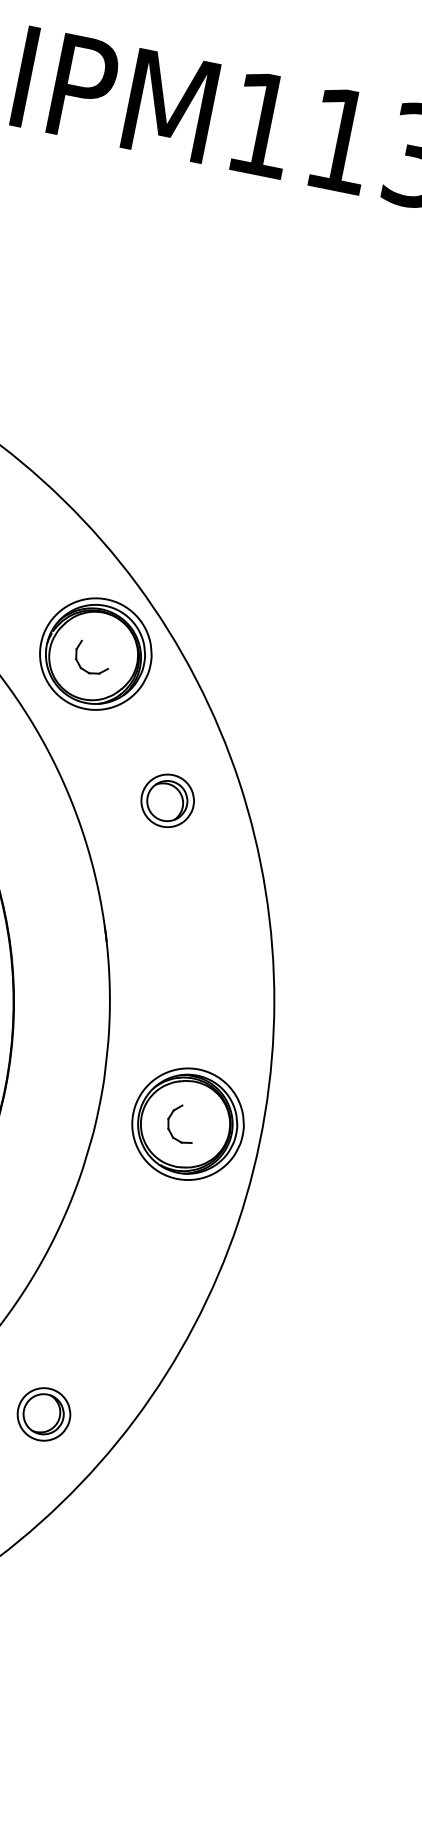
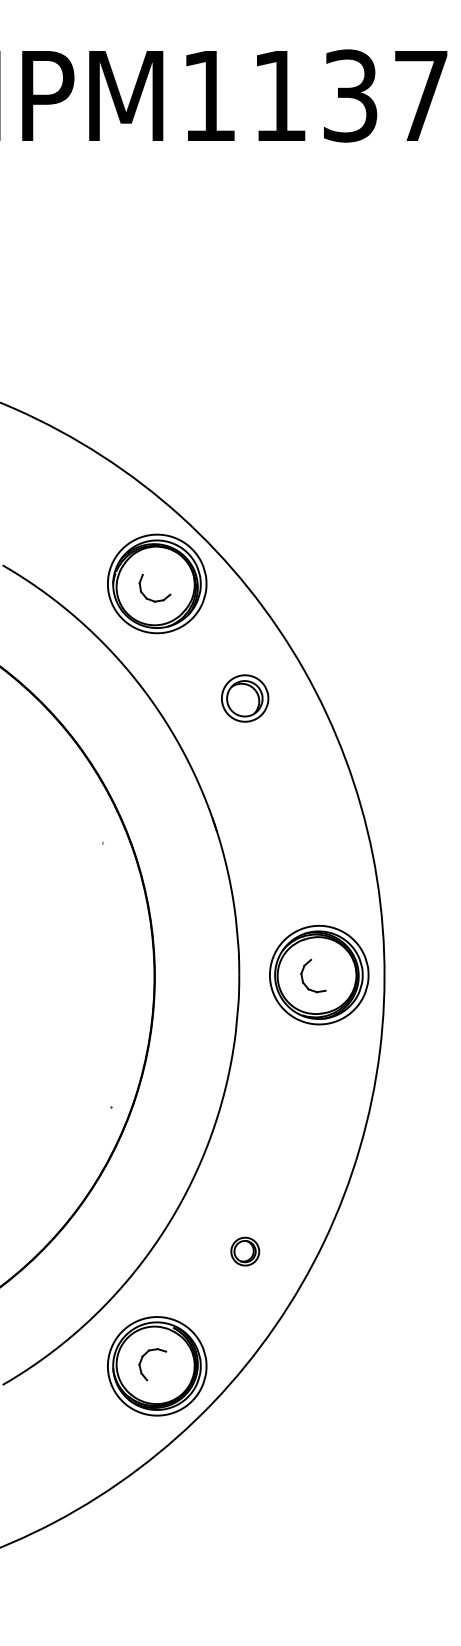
part: (44, 1414) -> (245, 1251), size x0.6

